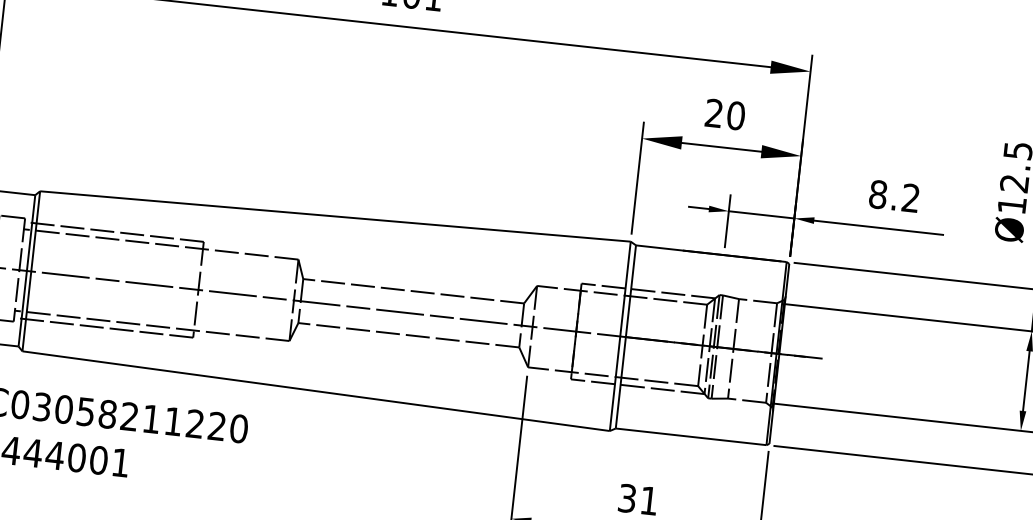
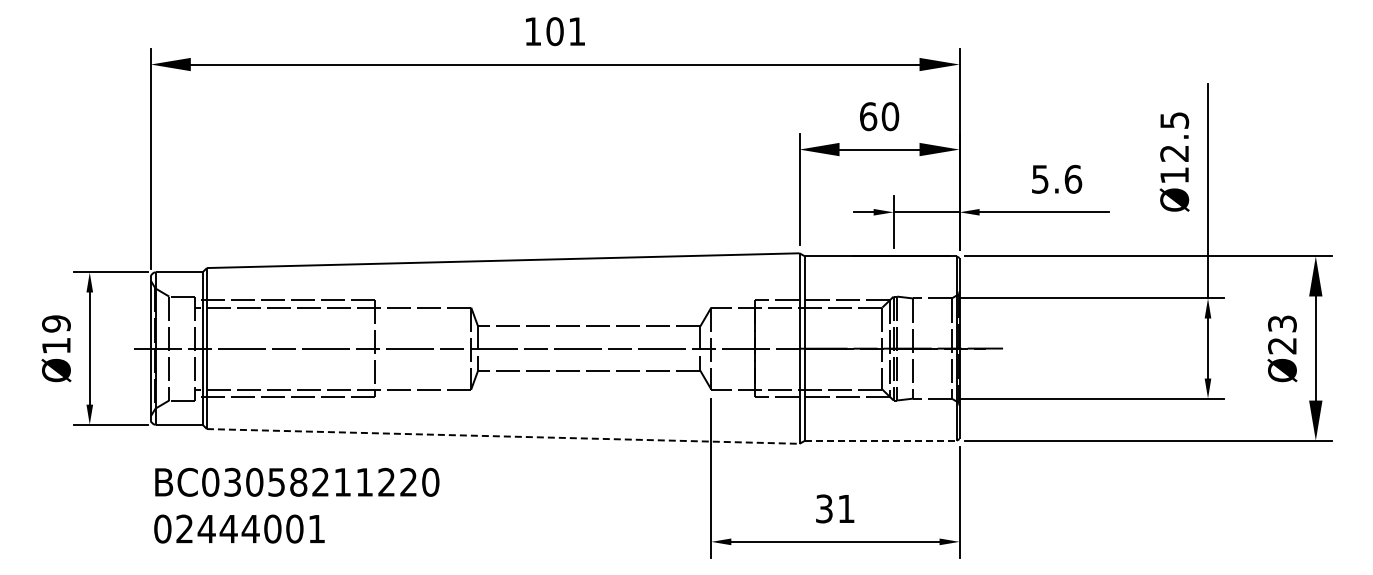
text: (714, 113) -> (868, 116), 20 -> 60
text: (894, 195) -> (1056, 178), 8.2 -> 5.6
line: (316, 391) -> (503, 436), solid -> dashed
line: (690, 436) -> (880, 440), solid -> dashed

